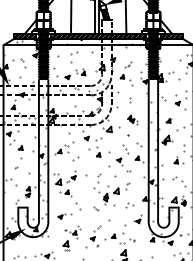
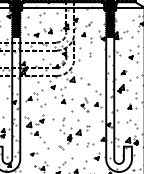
part: (132, 119) -> (92, 71), removed
part: (123, 158) -> (84, 104), size x0.6
part: (64, 216) -> (34, 154), size x0.6

